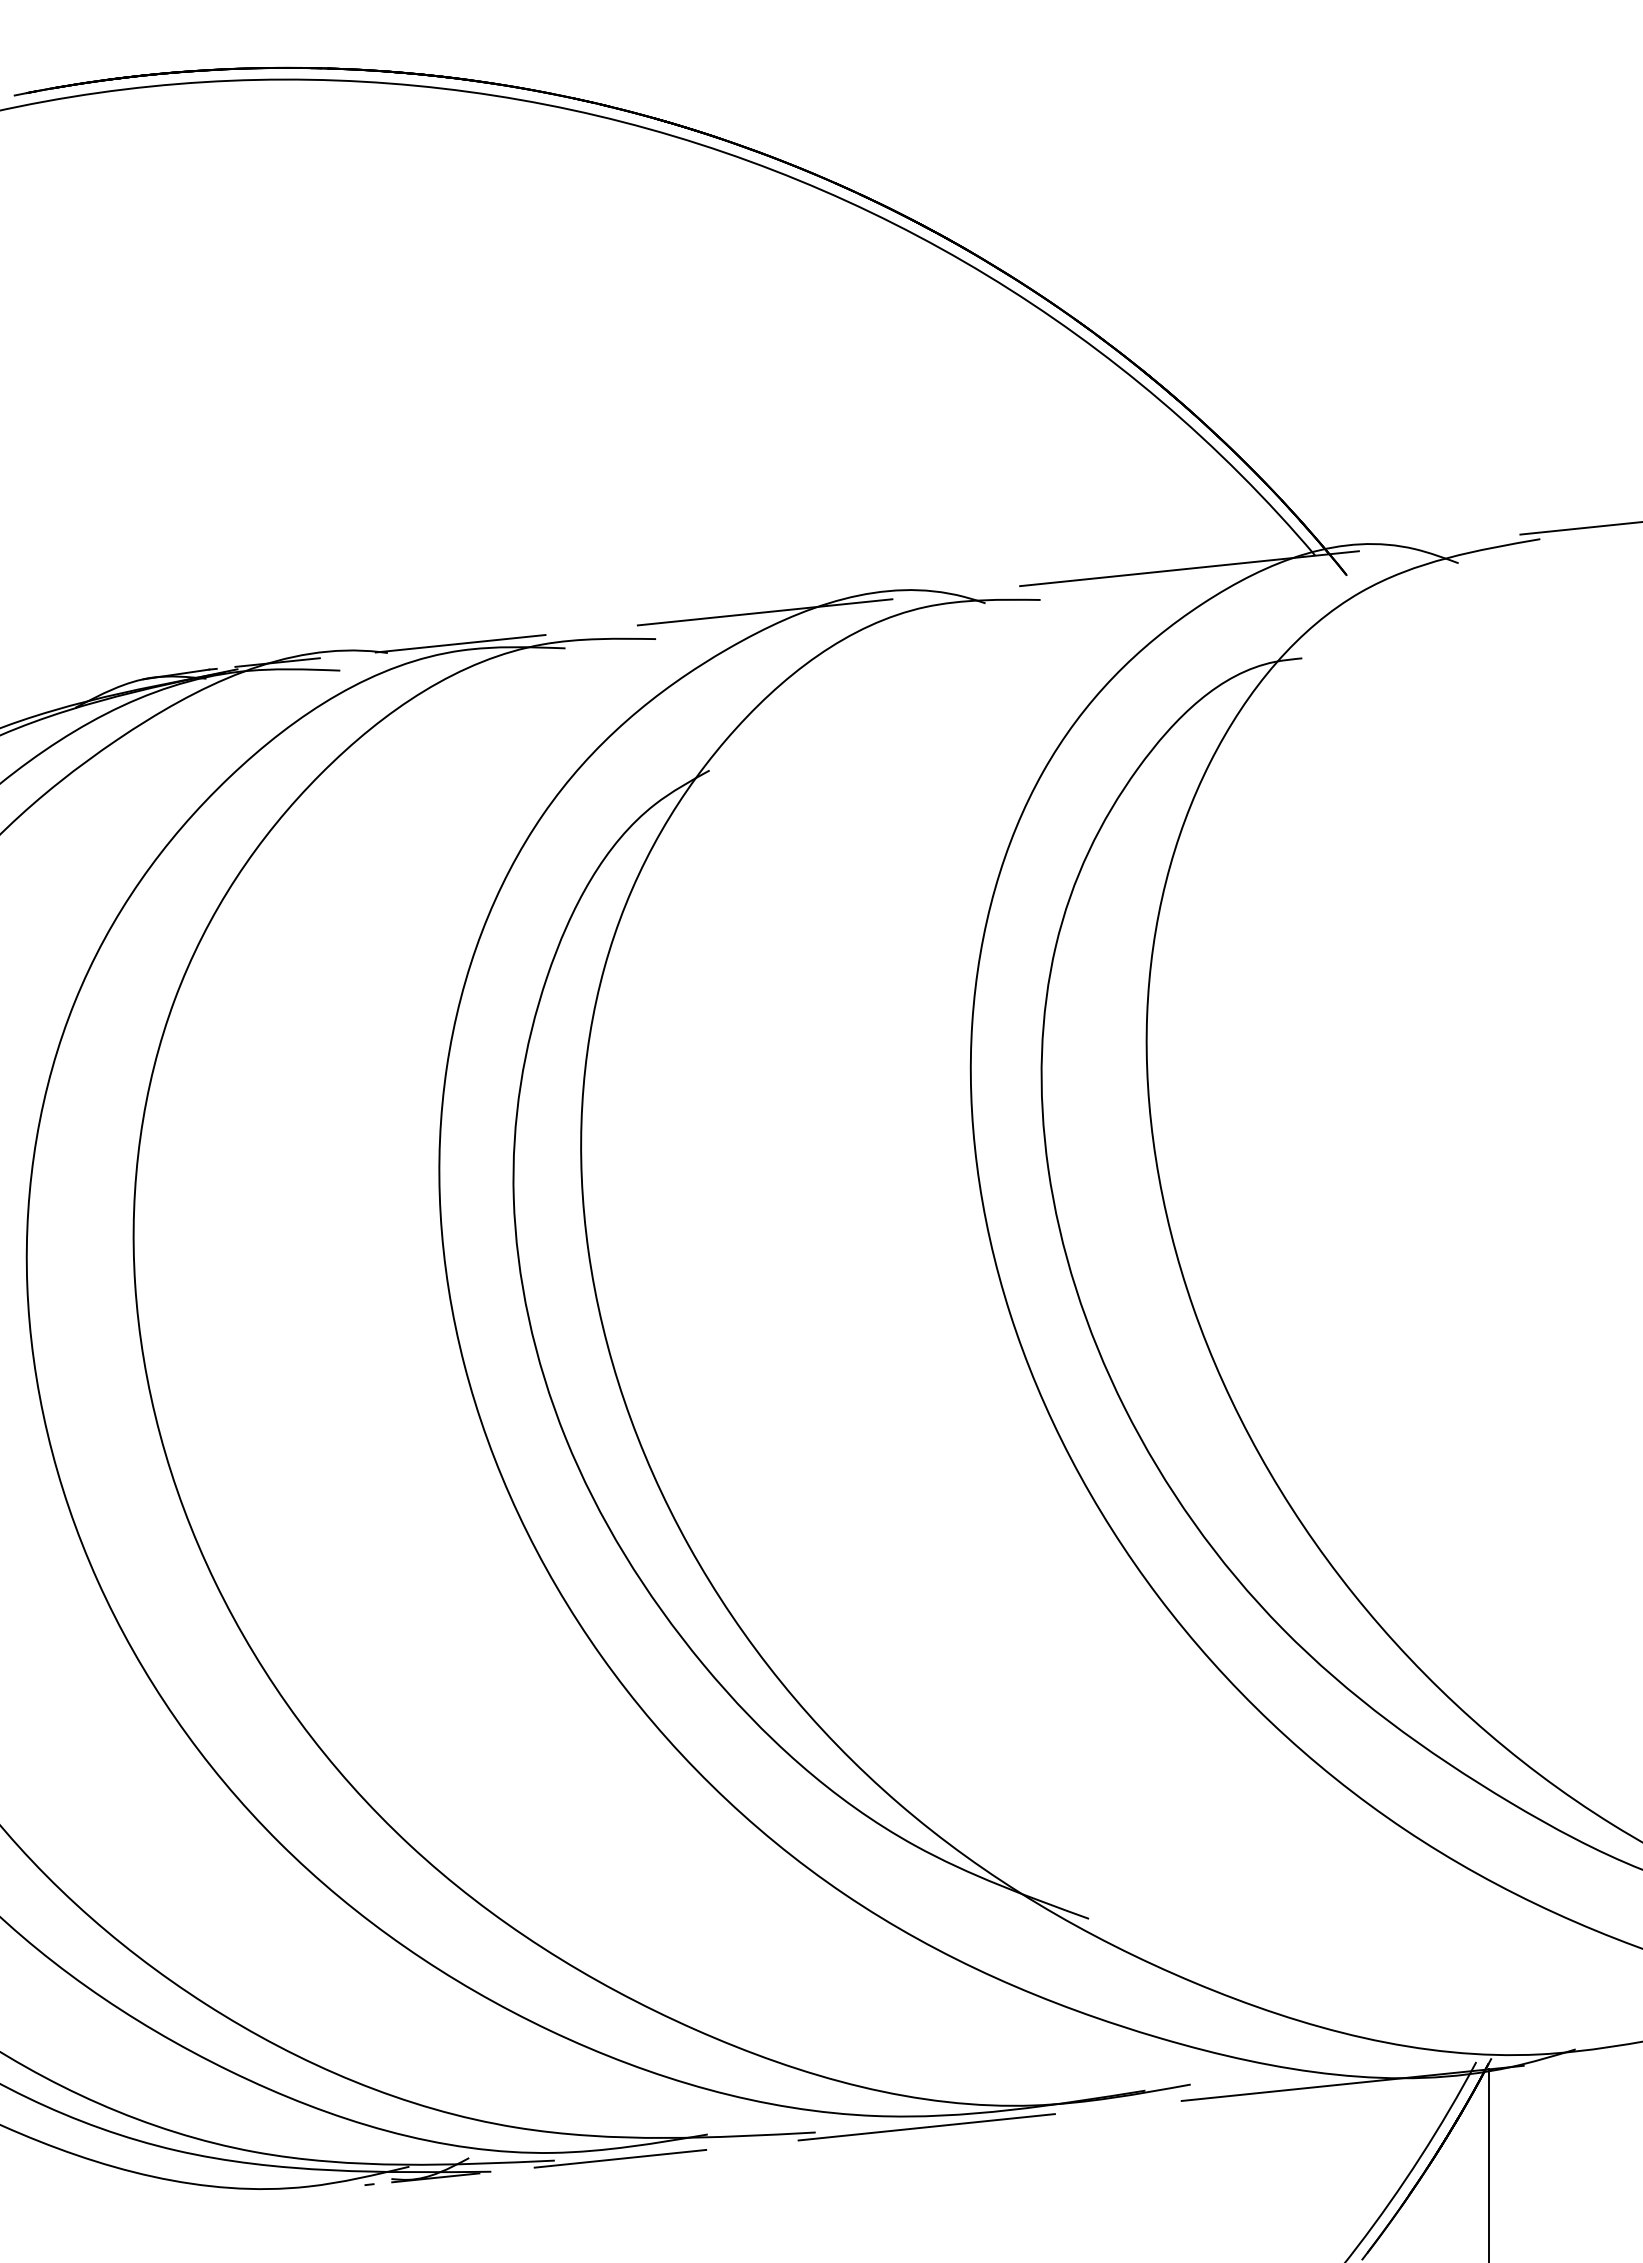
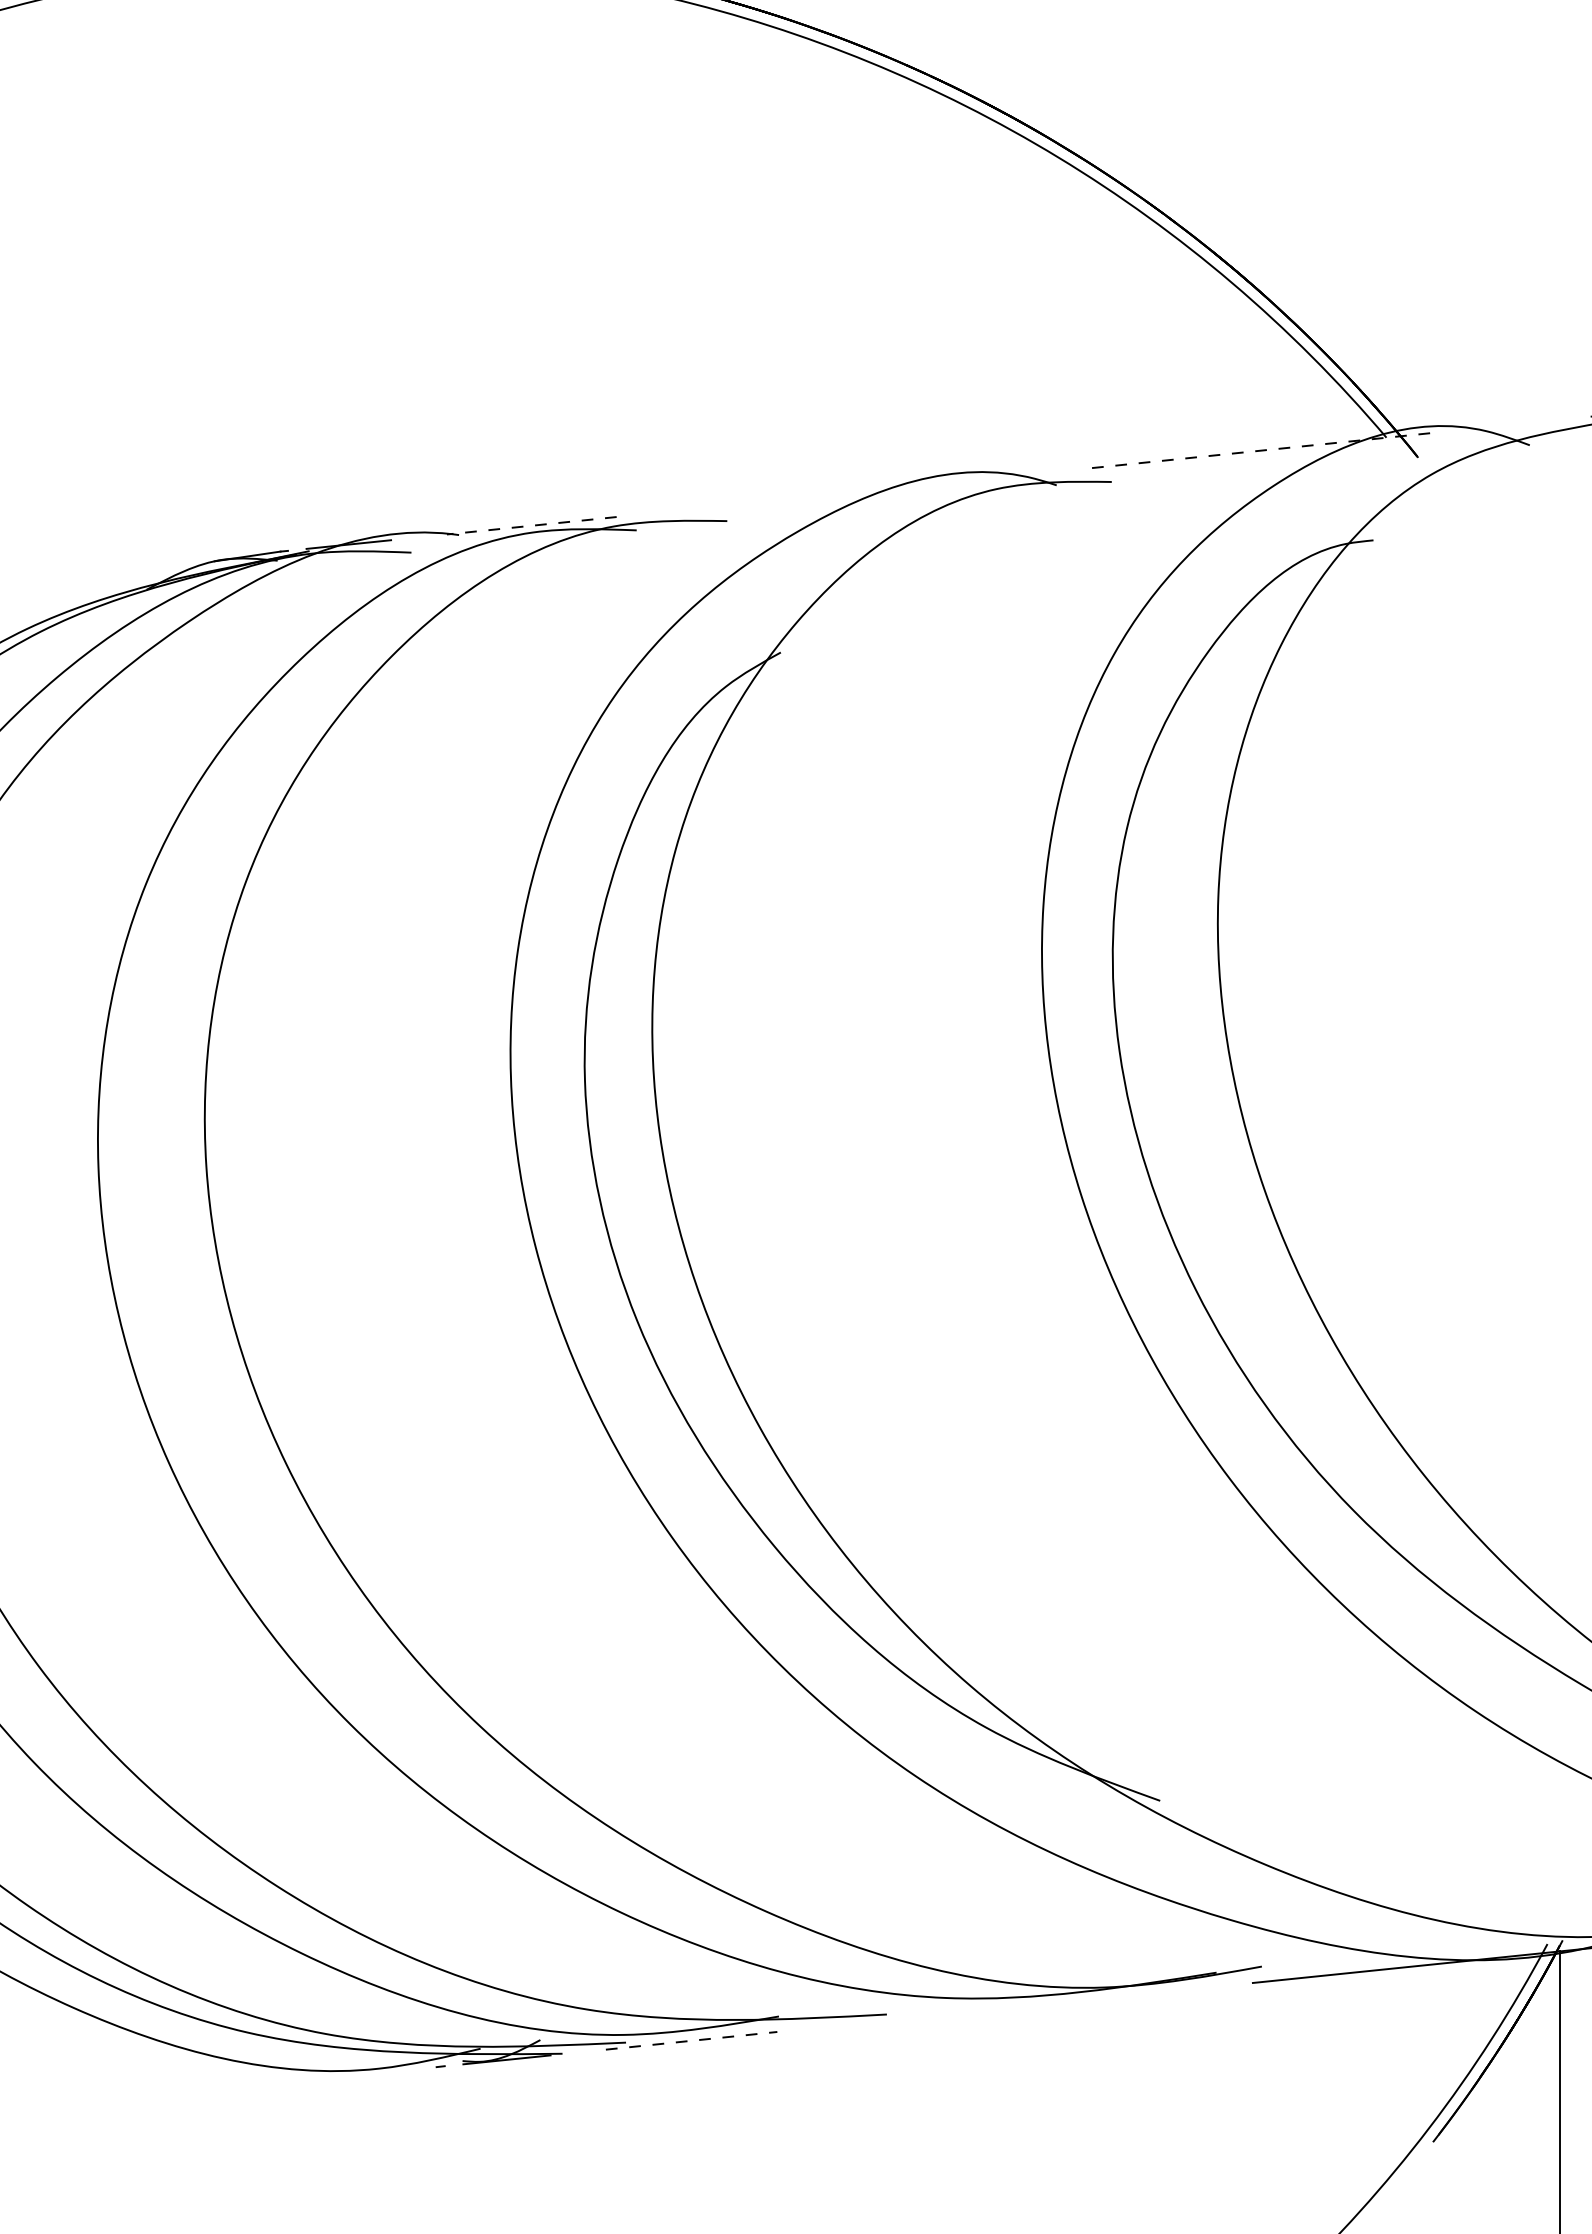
line: (1189, 568) -> (1260, 450), solid -> dashed
line: (764, 612) -> (835, 494), removed
line: (460, 643) -> (531, 525), solid -> dashed
line: (926, 2127) -> (997, 2009), removed
line: (620, 2158) -> (691, 2040), solid -> dashed

